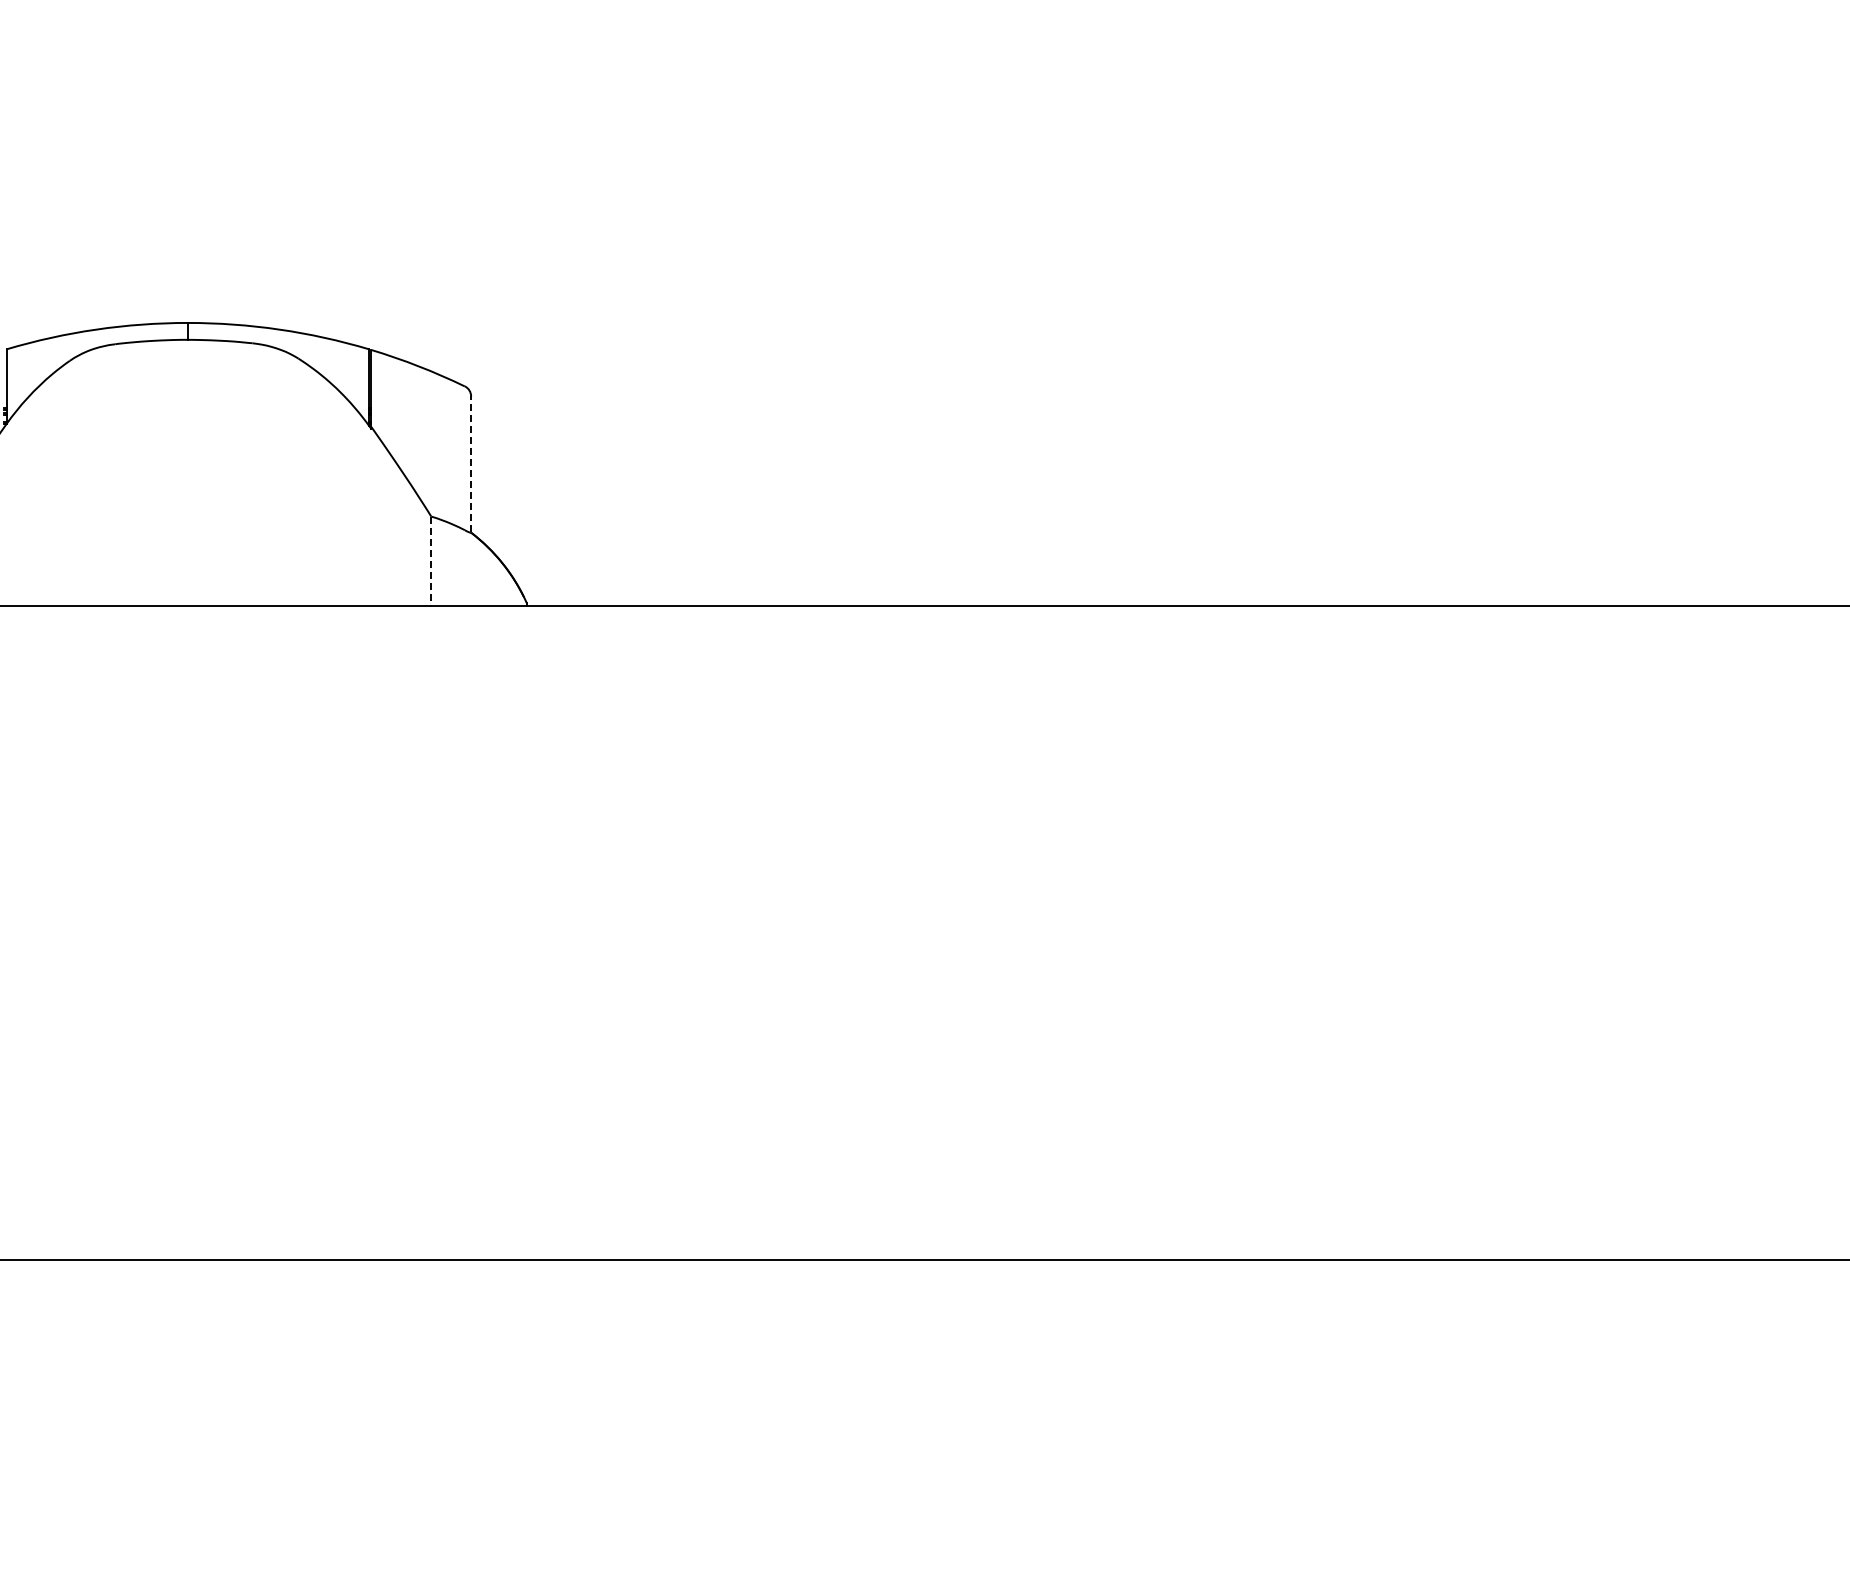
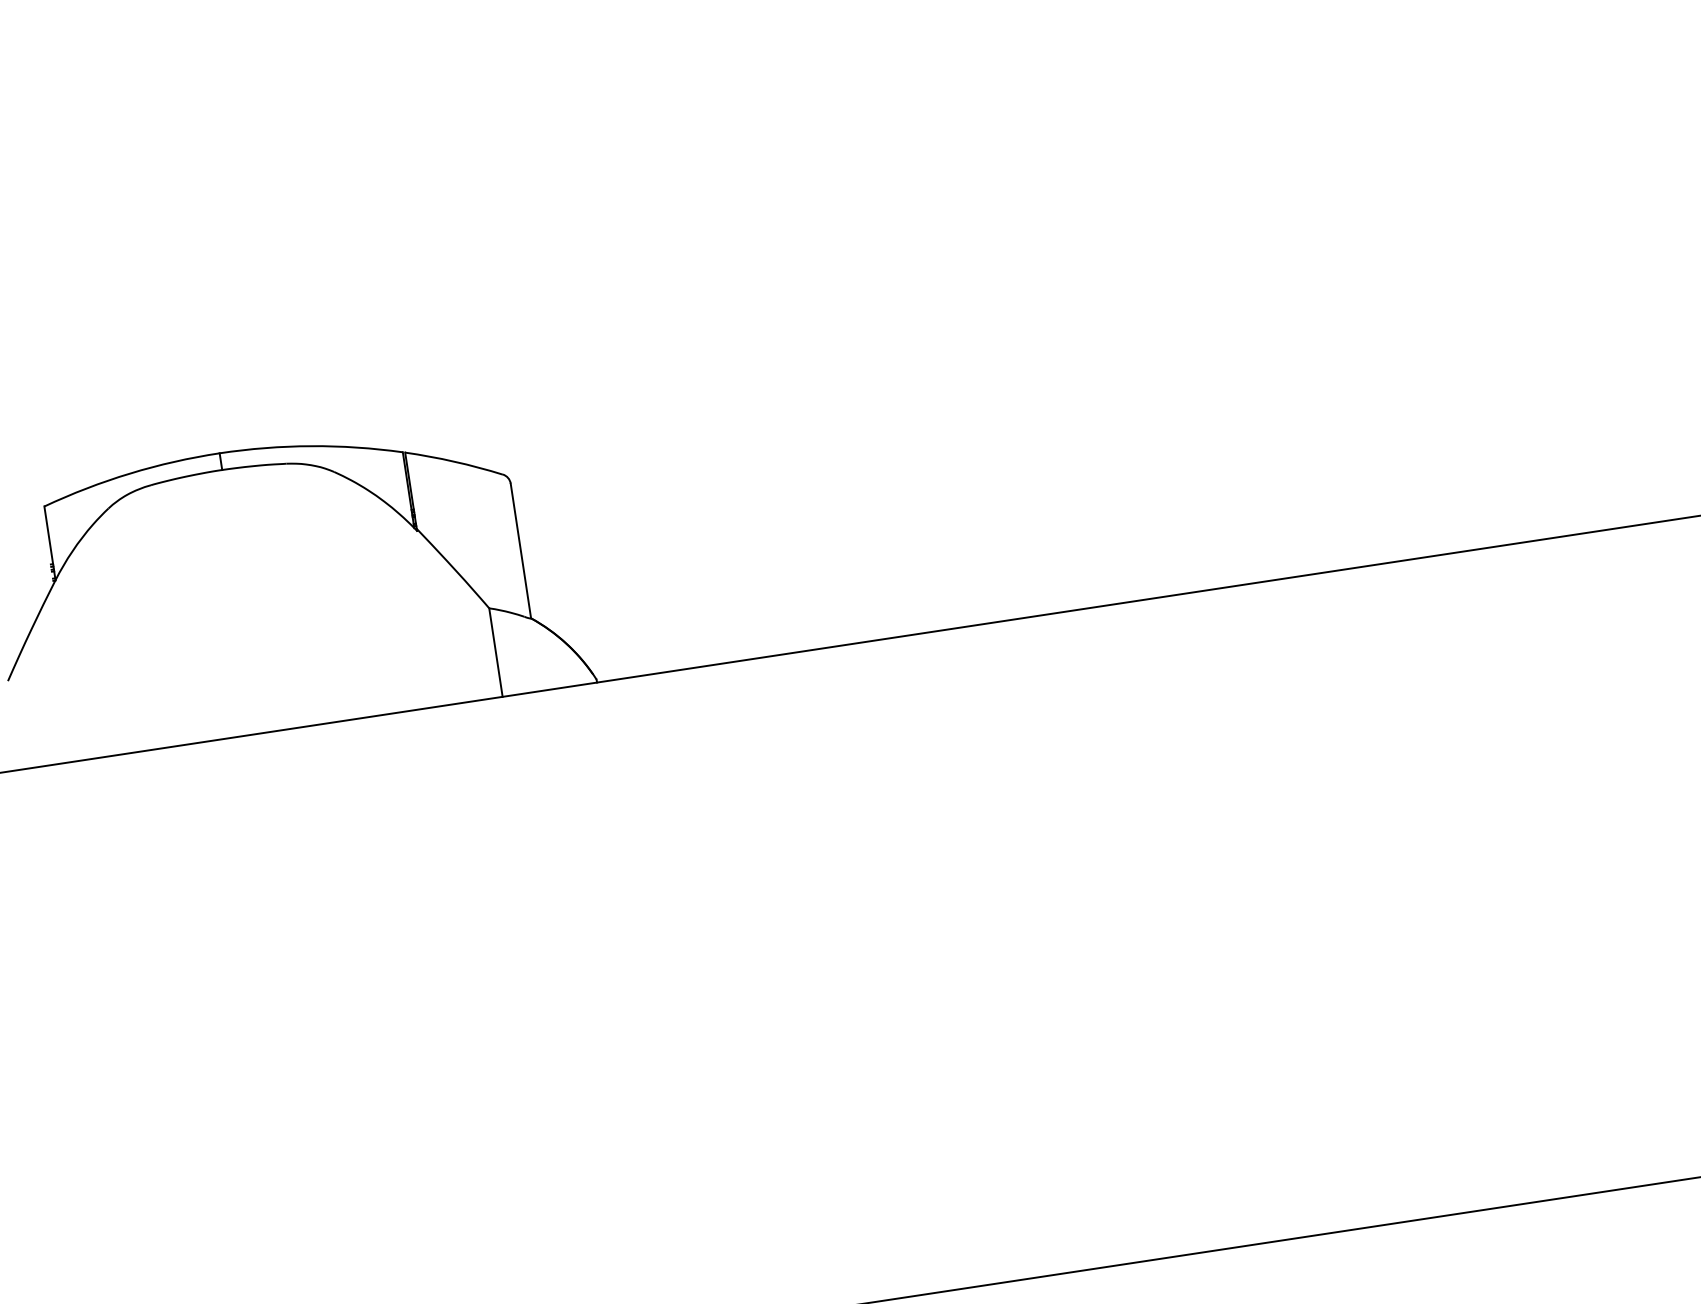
line: (471, 464) -> (521, 550), dashed -> solid
line: (431, 561) -> (496, 652), dashed -> solid

